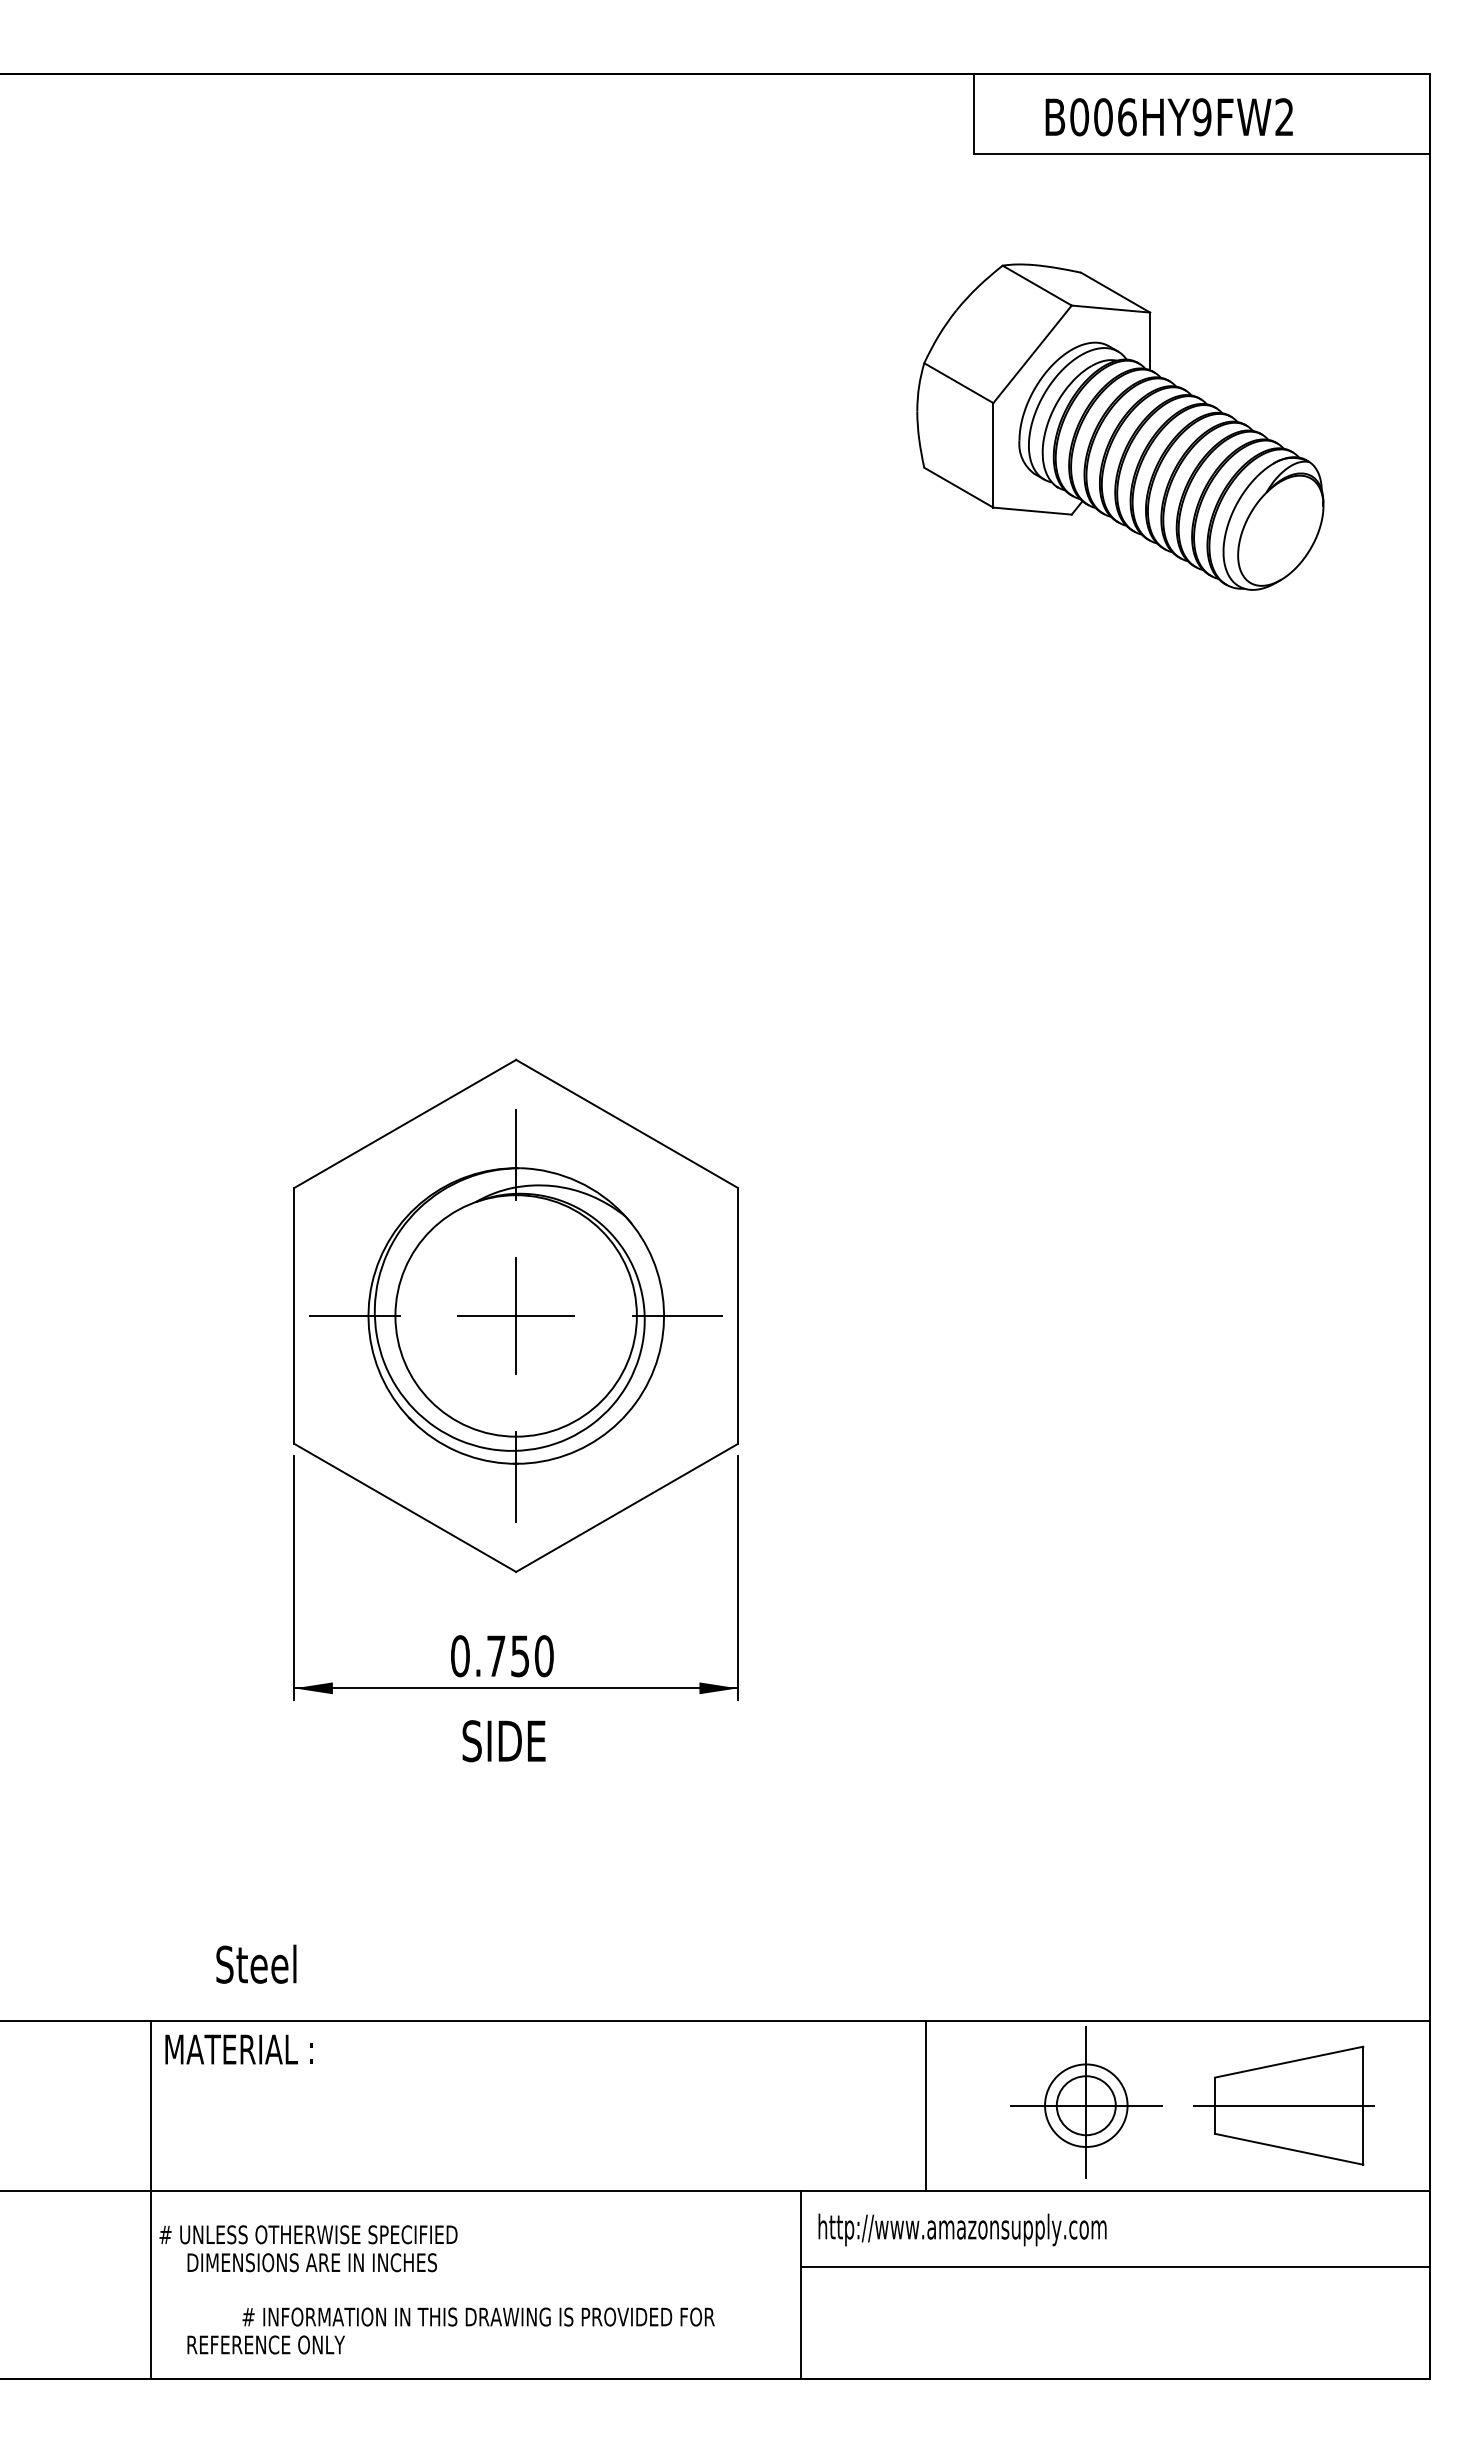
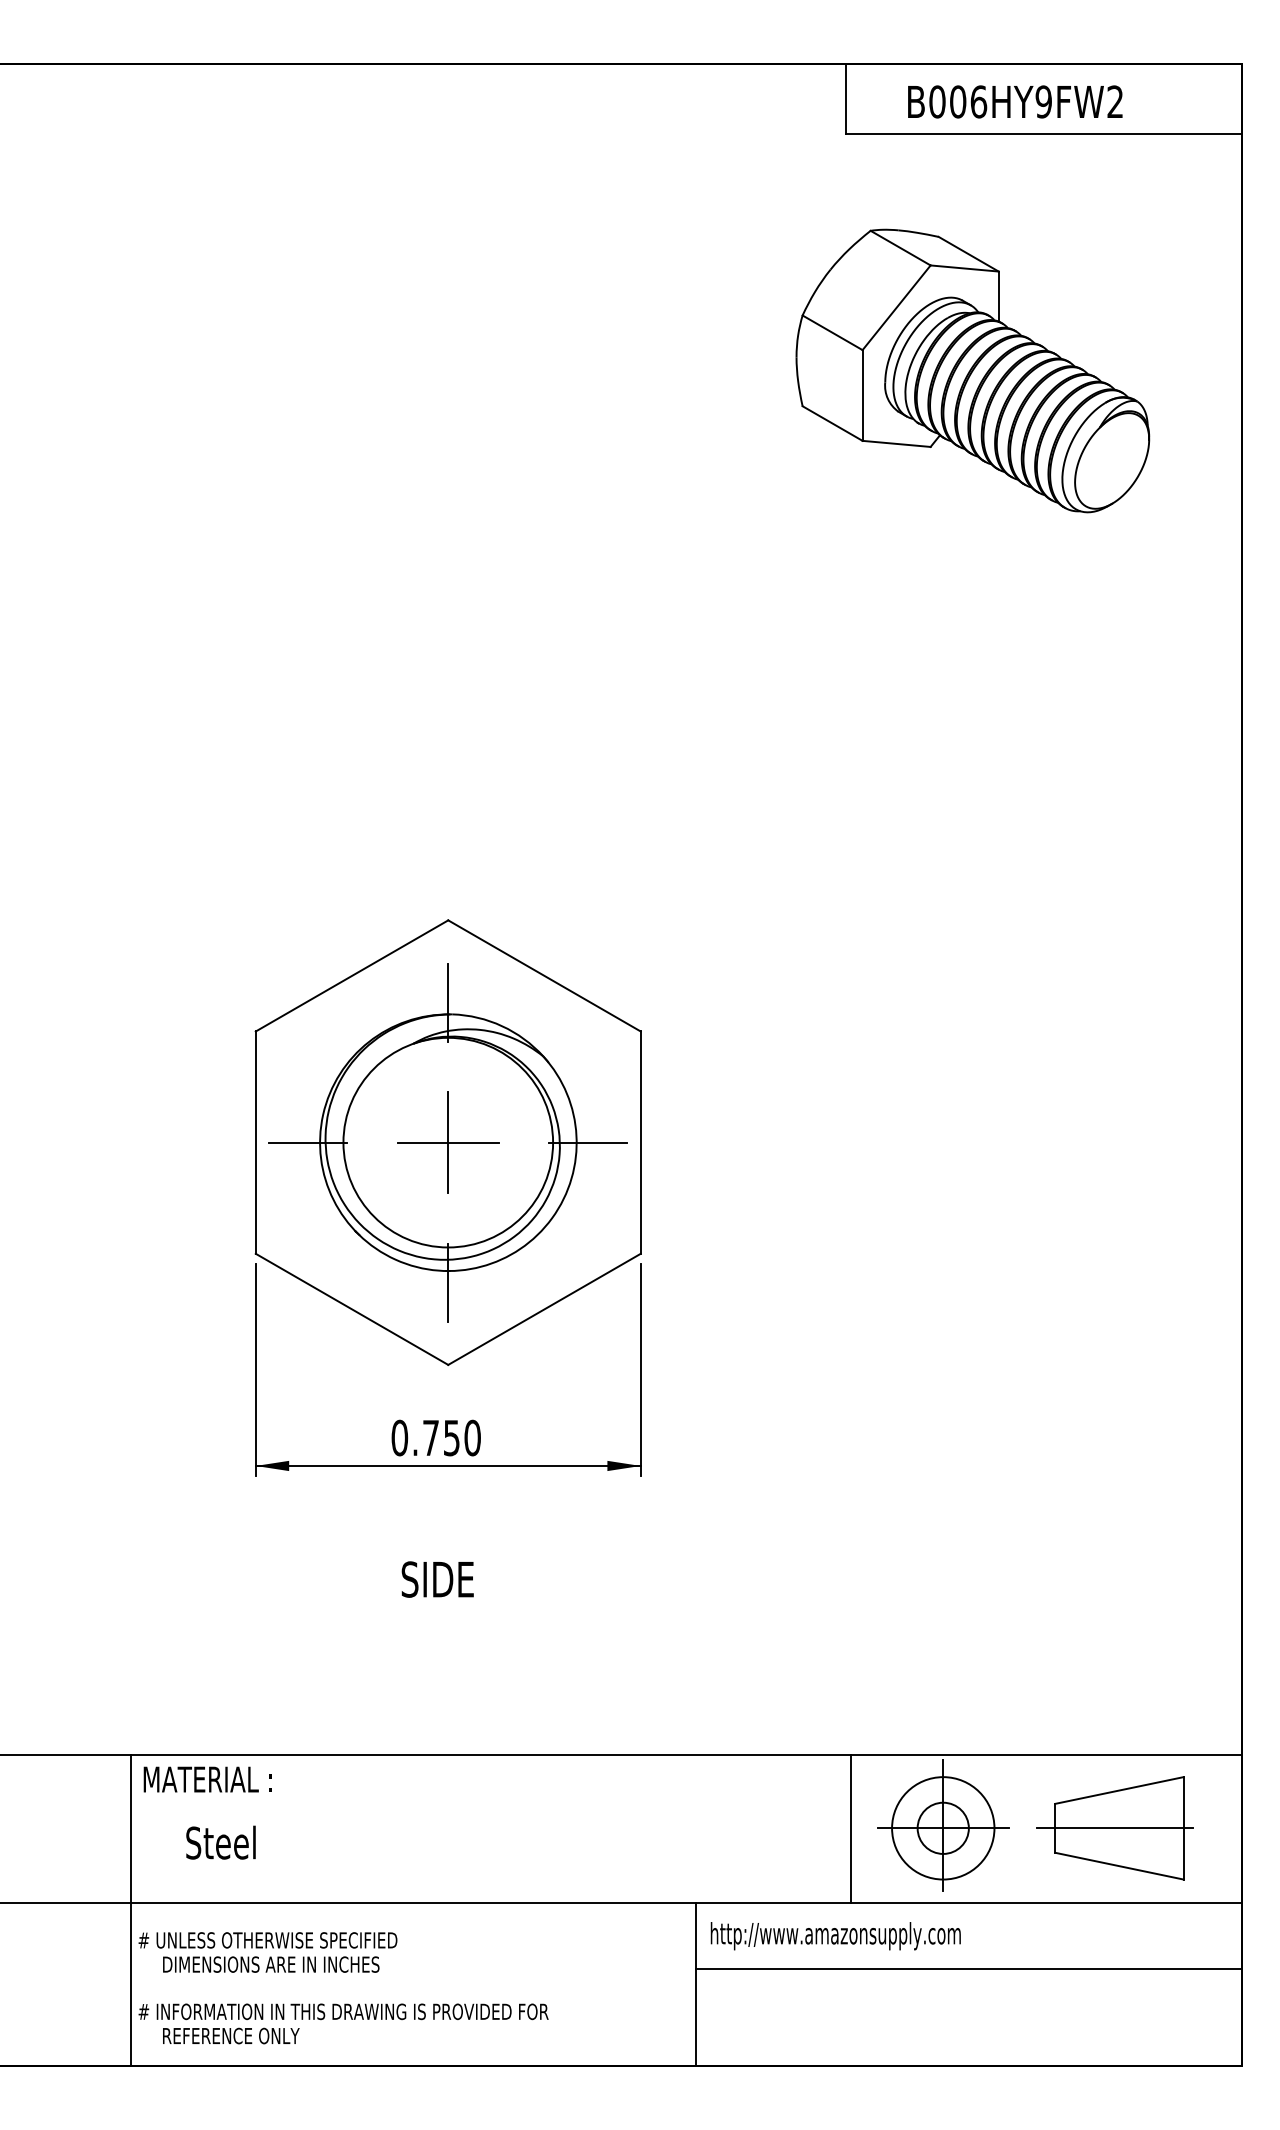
text: (503, 1741) -> (437, 1579), moved
text: (256, 1963) -> (221, 1842), moved
circle: (1086, 2105) -> (943, 1828), size x1.43
line: (925, 2106) -> (850, 1829), moved
text: (478, 2316) -> (343, 2011), moved

